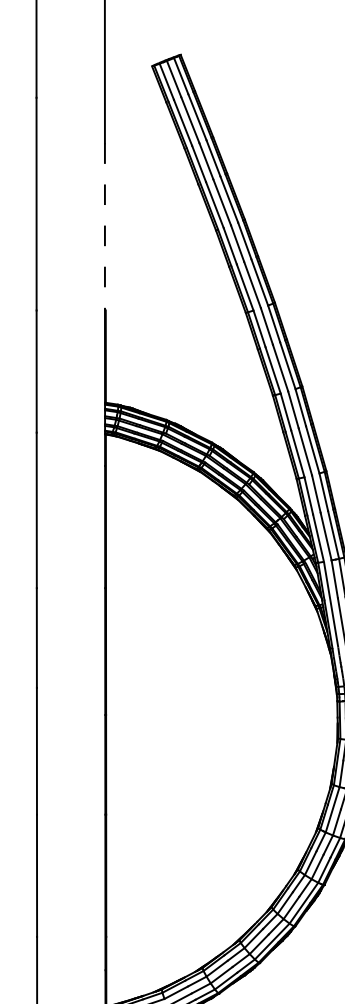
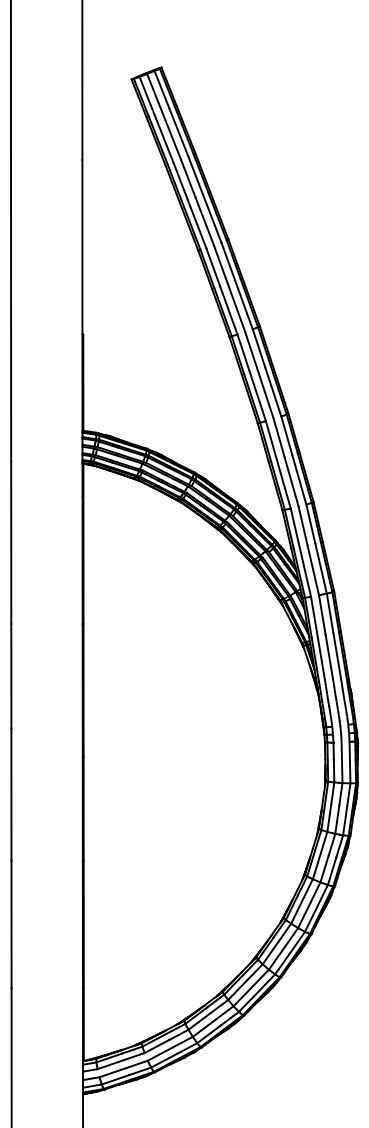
line: (105, 227) -> (82, 247), dashed -> solid

